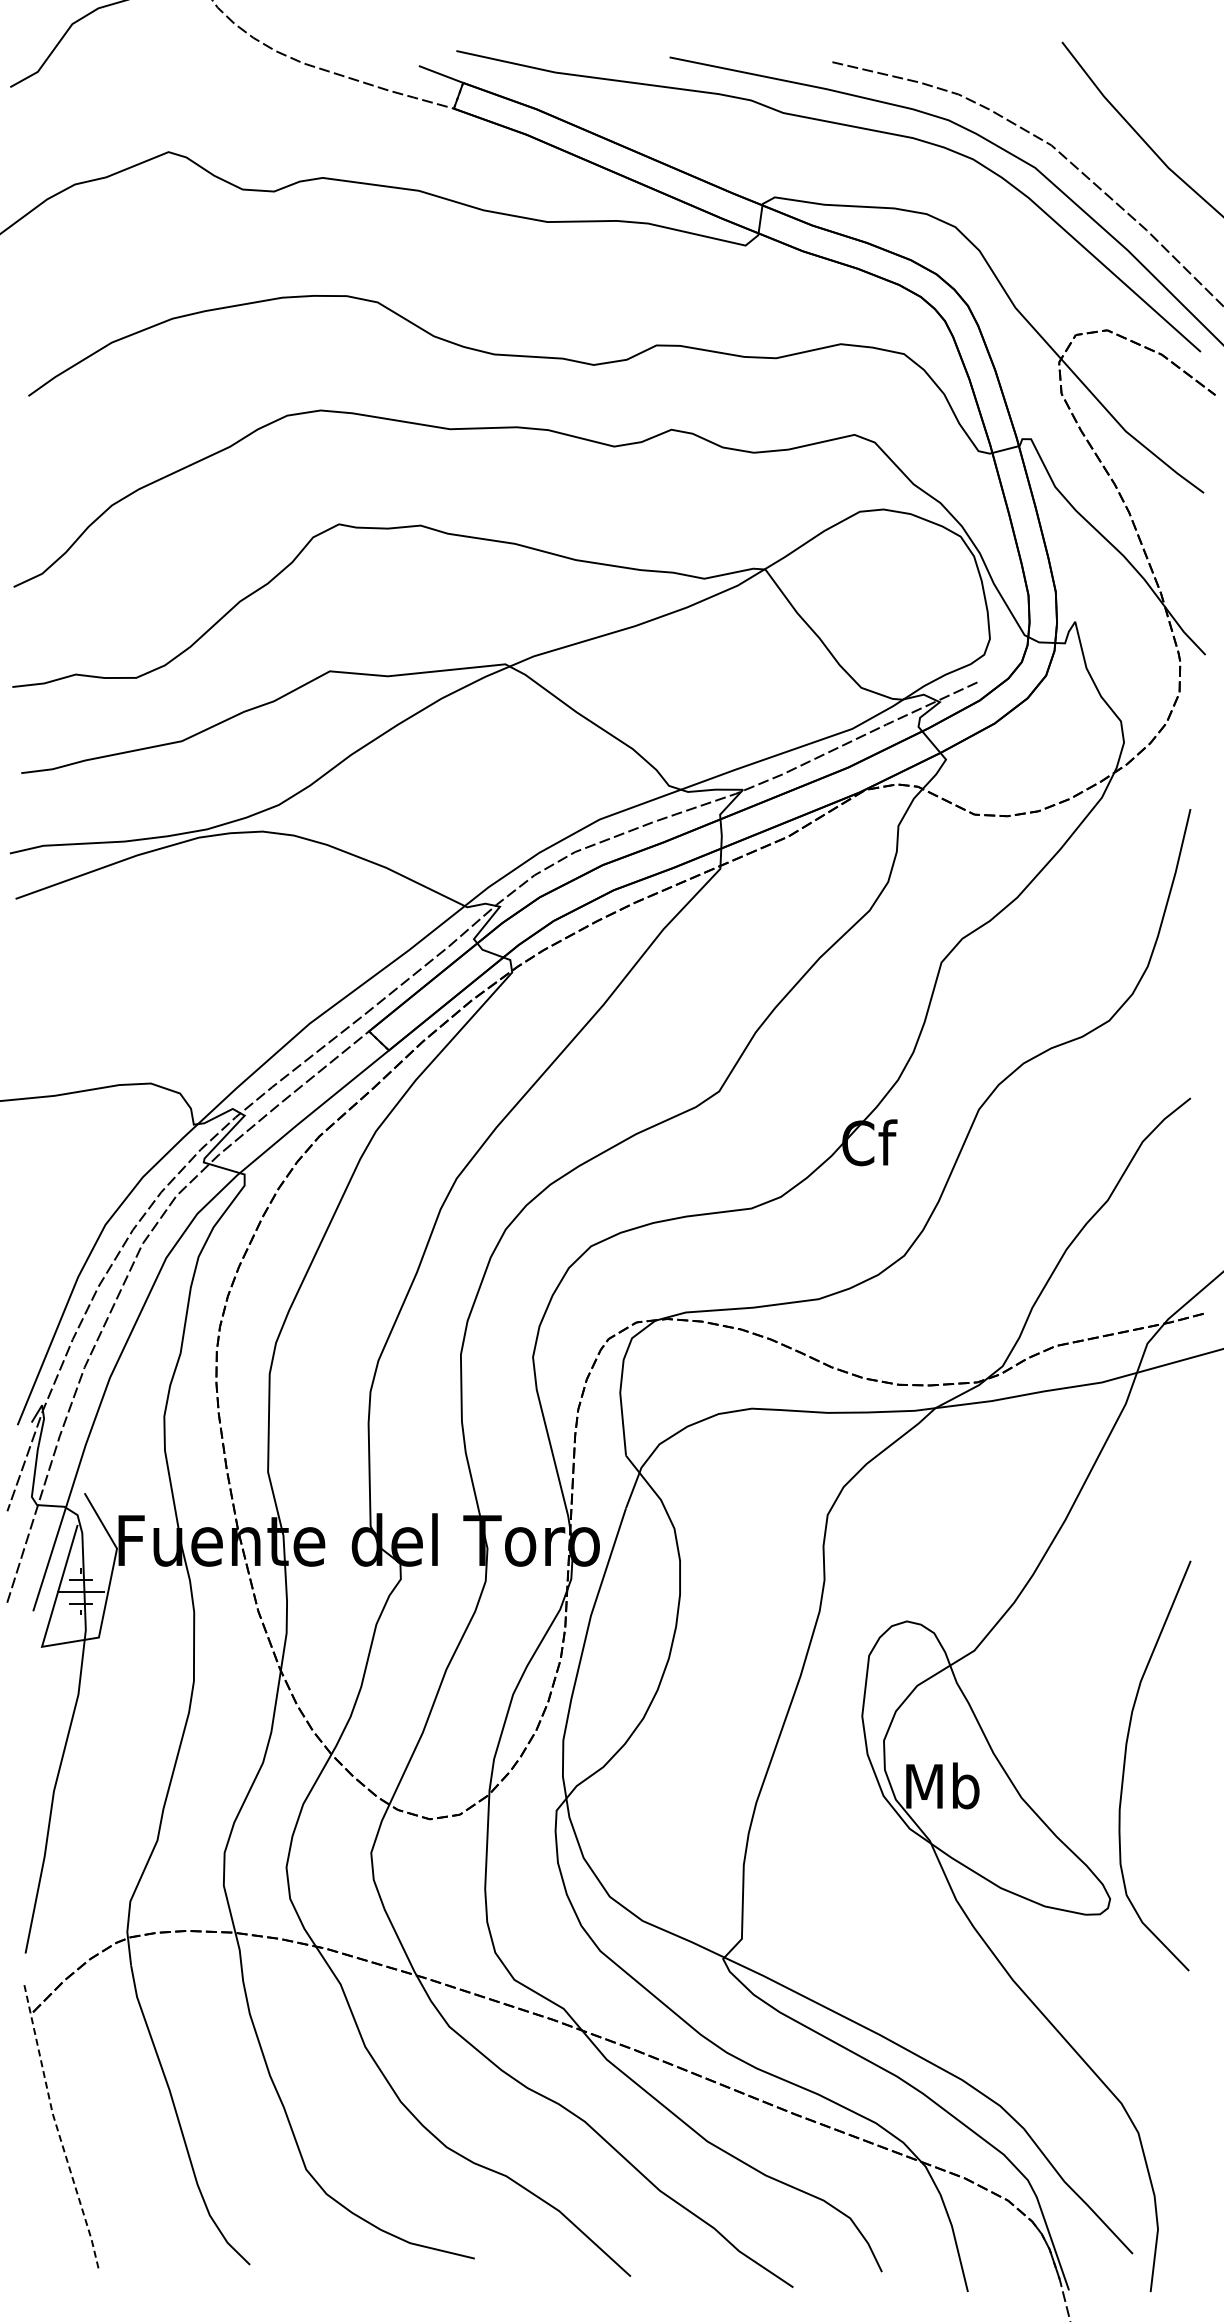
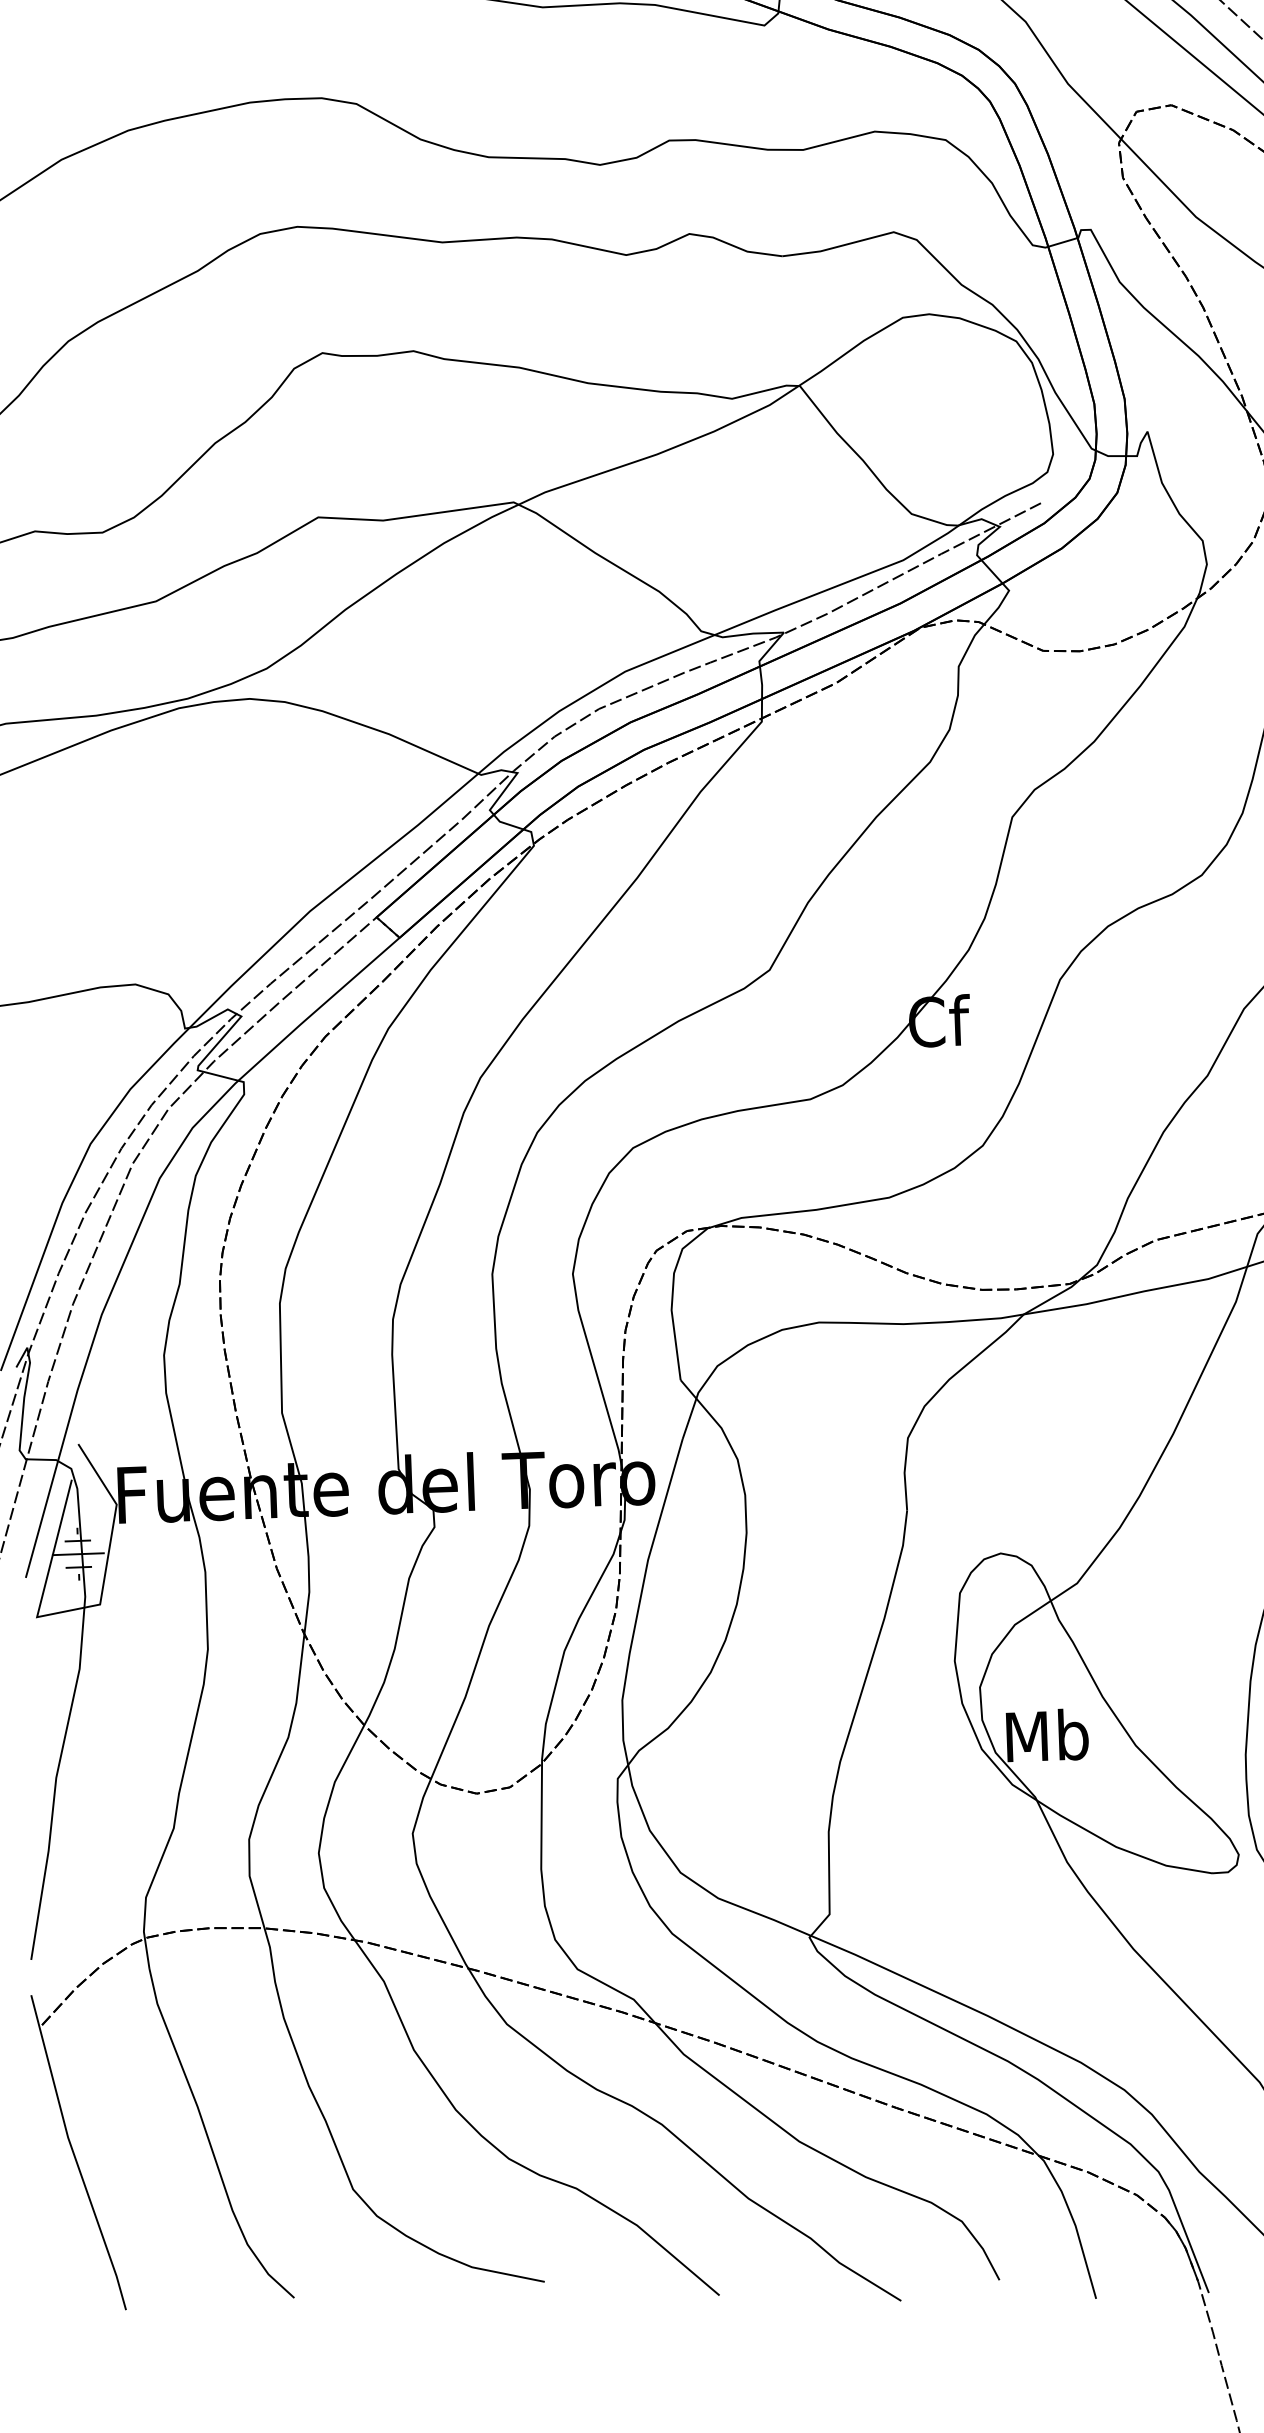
line: (57, 2129) -> (74, 2154), dashed -> solid

